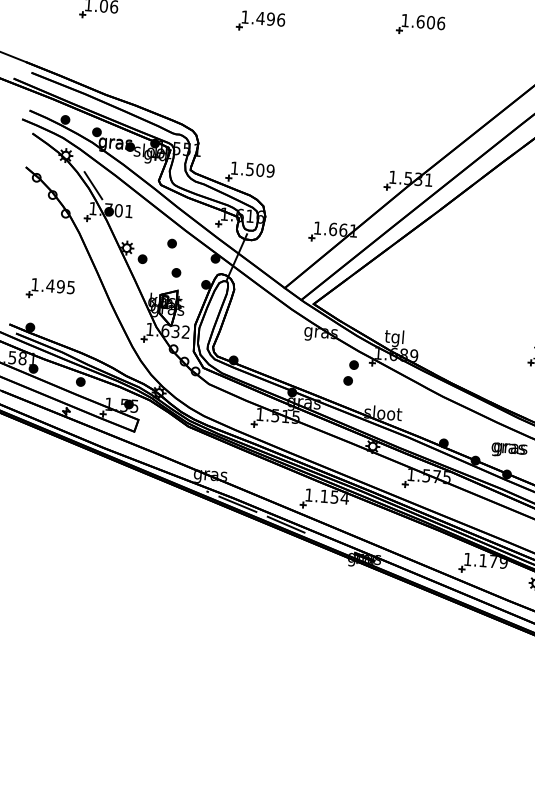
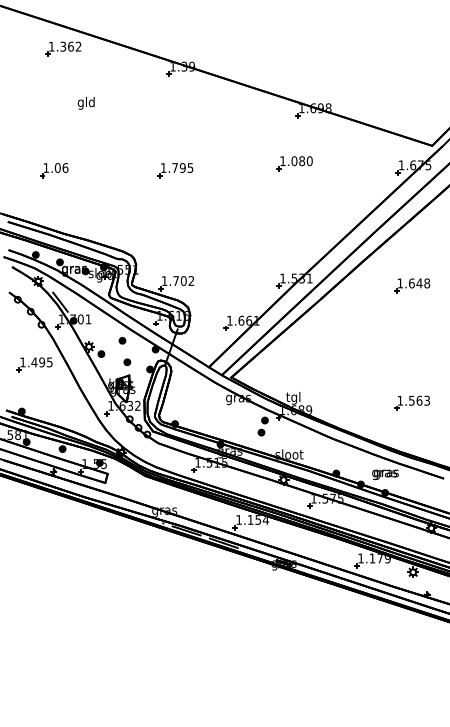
text: (270, 18) -> (182, 167), 1.496 -> 1.795
text: (430, 21) -> (301, 160), 1.606 -> 1.080
text: (259, 170) -> (183, 281), 1.509 -> 1.702
part: (50, 288) -> (34, 364), moved

